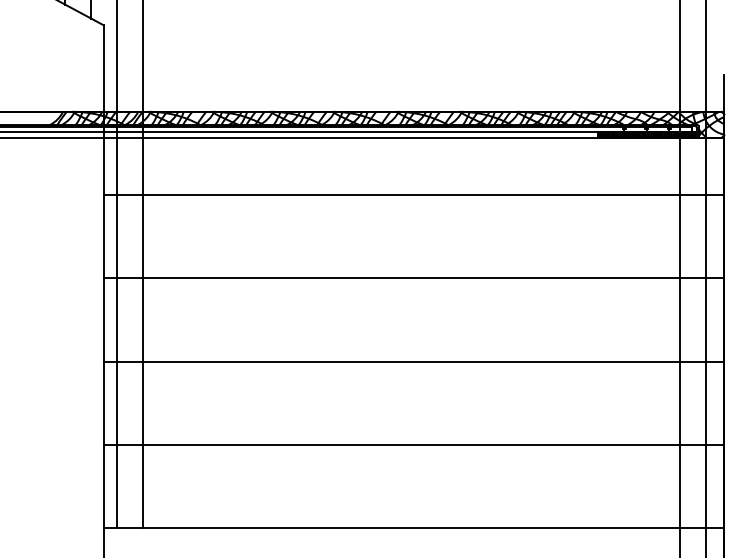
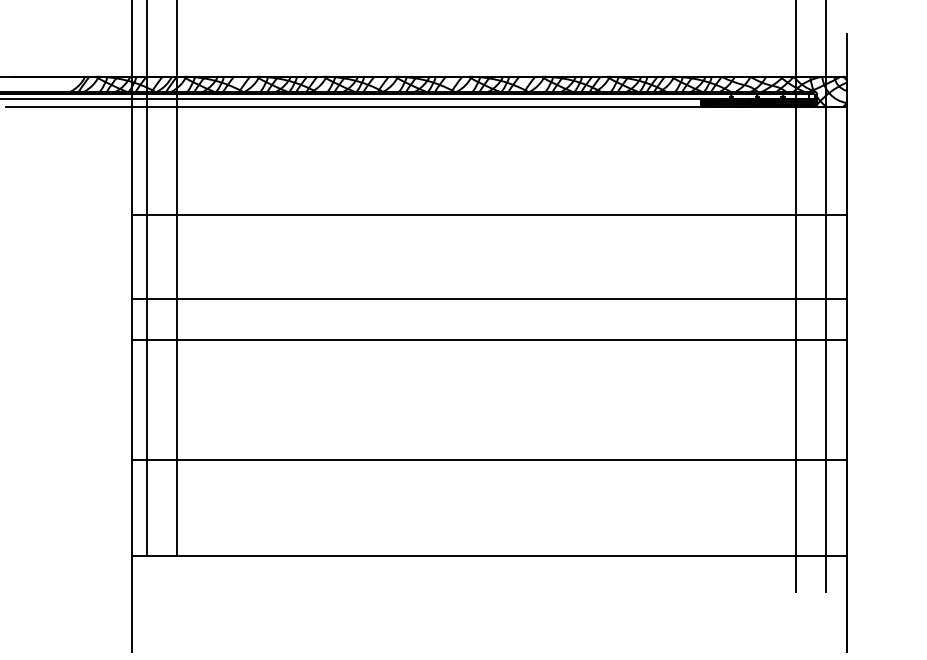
line: (414, 194) -> (489, 214), moved
line: (414, 278) -> (489, 298), moved
line: (414, 361) -> (489, 340), moved

